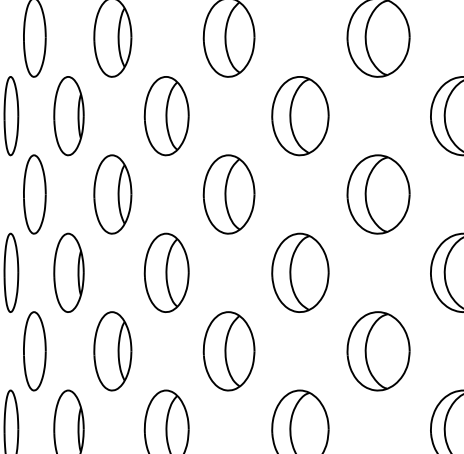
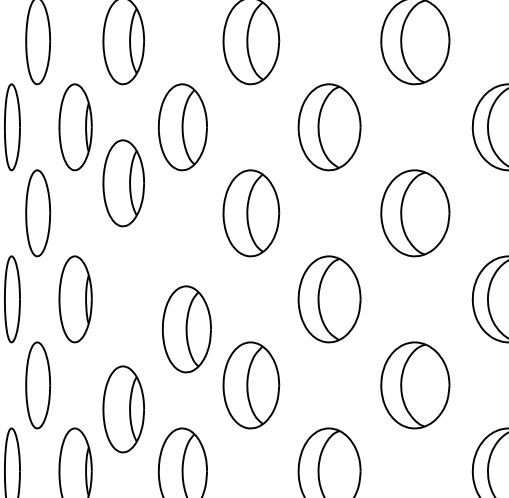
part: (112, 194) -> (123, 183), moved
part: (166, 273) -> (186, 329), moved
part: (112, 351) -> (123, 409), moved

